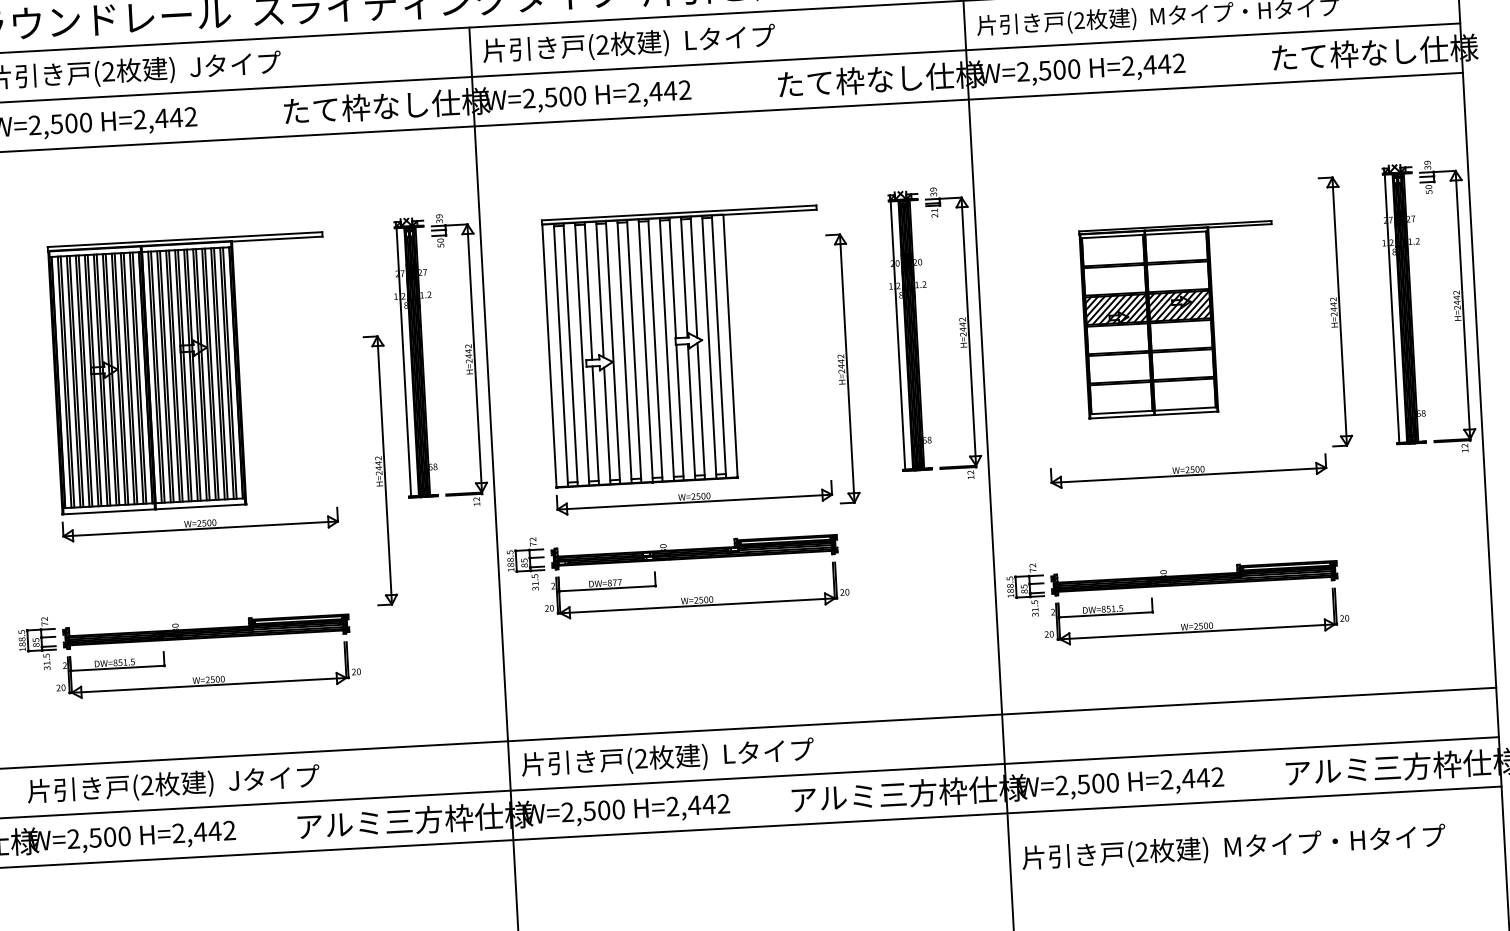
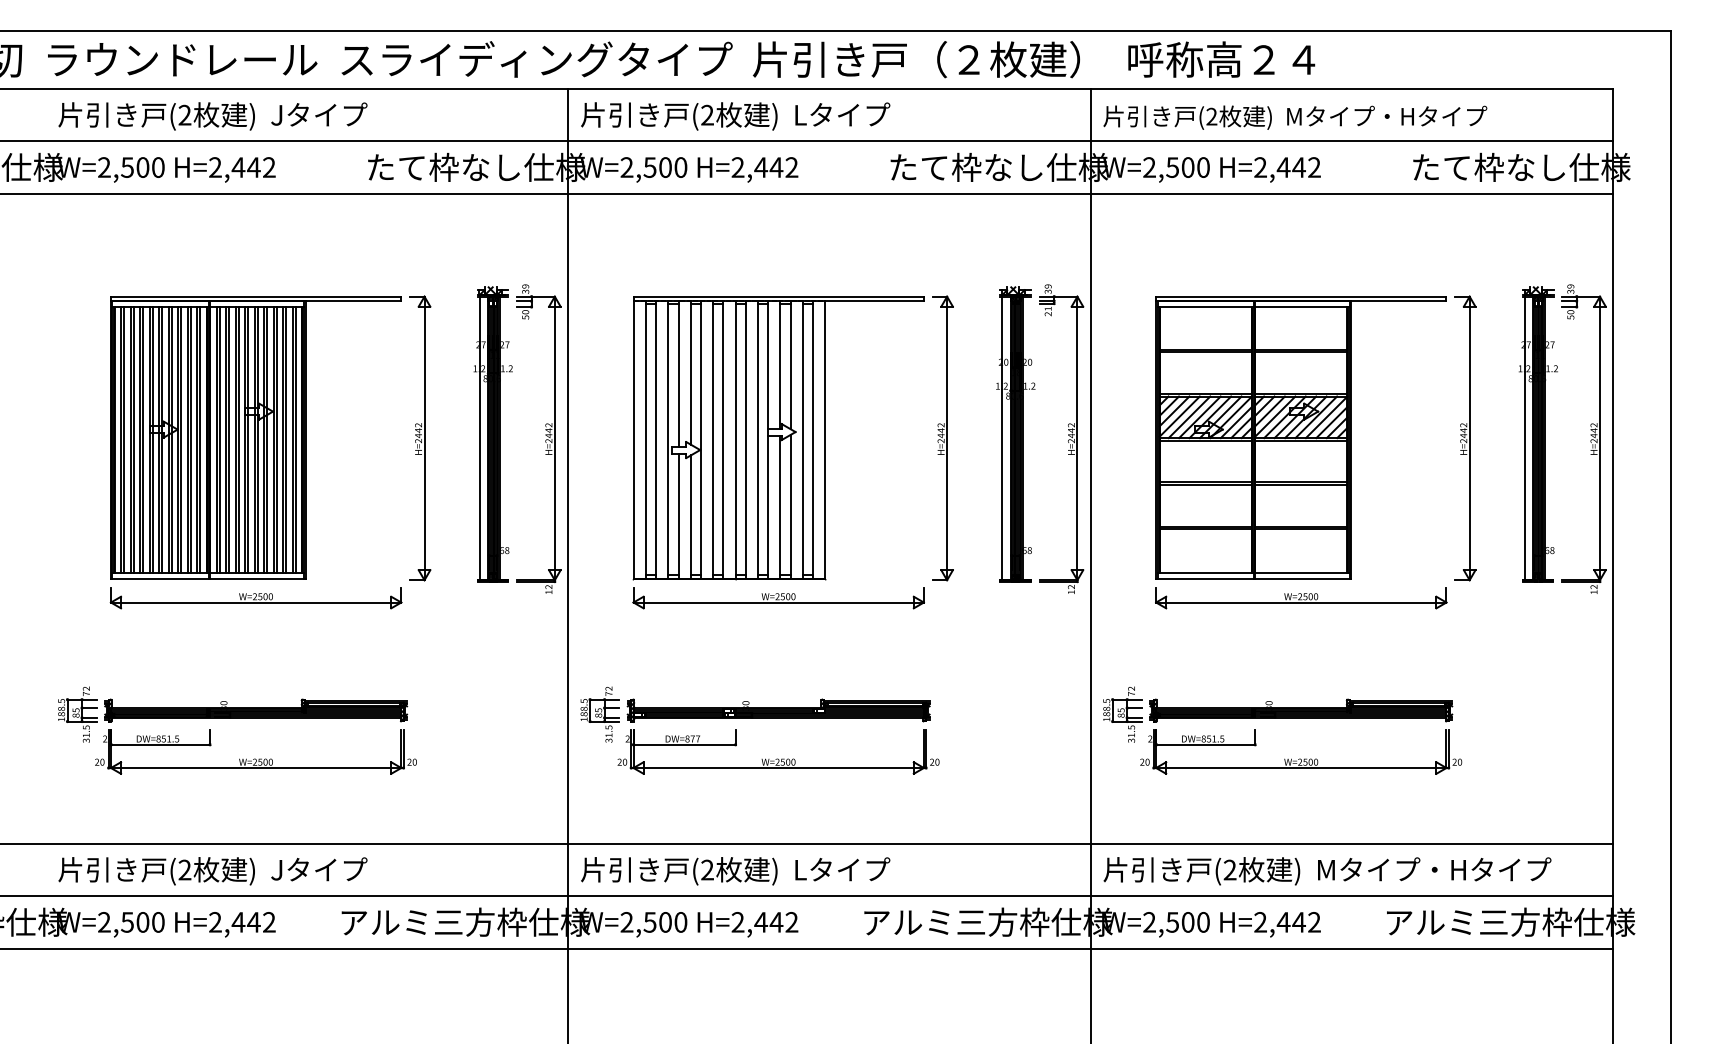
part: (1179, 319) -> (1300, 437), size x1.43
part: (842, 368) -> (942, 438), moved
part: (380, 470) -> (420, 438), moved
part: (676, 559) -> (759, 718), moved
text: (1233, 848) -> (1327, 871), moved

